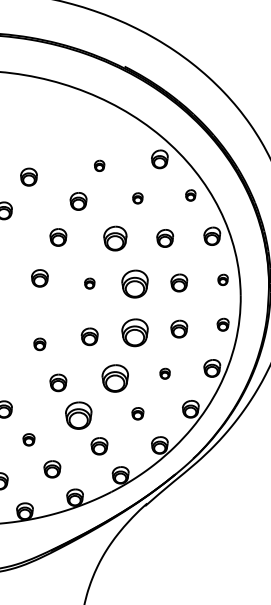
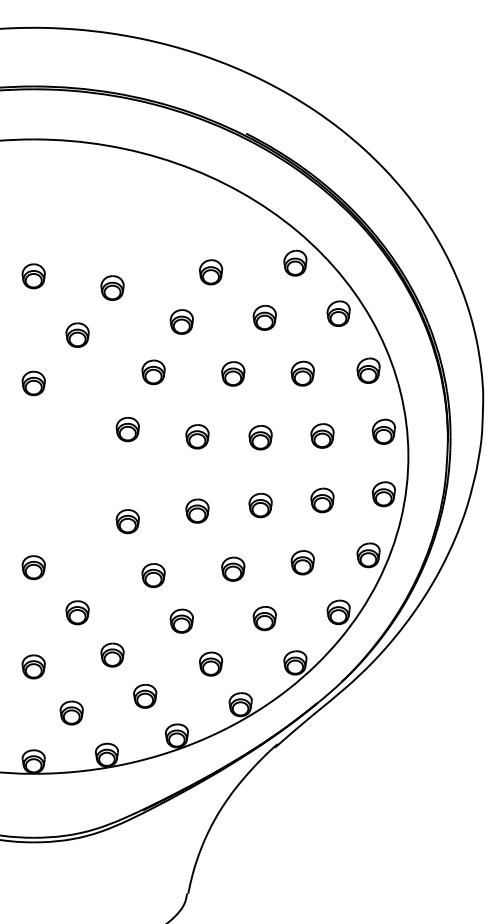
part: (99, 166) -> (211, 272), size x1.67
part: (190, 195) -> (338, 313), size x1.67
part: (137, 198) -> (264, 317), size x1.67
part: (115, 238) -> (233, 373), size x0.71
part: (222, 279) -> (383, 431), size x1.67
part: (89, 283) -> (197, 436), size x1.67
part: (134, 284) -> (260, 437), size x0.62
part: (222, 324) -> (383, 494), size x1.43
part: (134, 332) -> (260, 505), size x0.62
part: (39, 344) -> (127, 521), size x1.43
part: (164, 373) -> (302, 562), size x1.67
part: (115, 377) -> (233, 568), size x0.62
part: (137, 413) -> (264, 618), size x1.43
part: (78, 415) -> (181, 620), size x0.62
part: (28, 439) -> (112, 654), size x1.43

